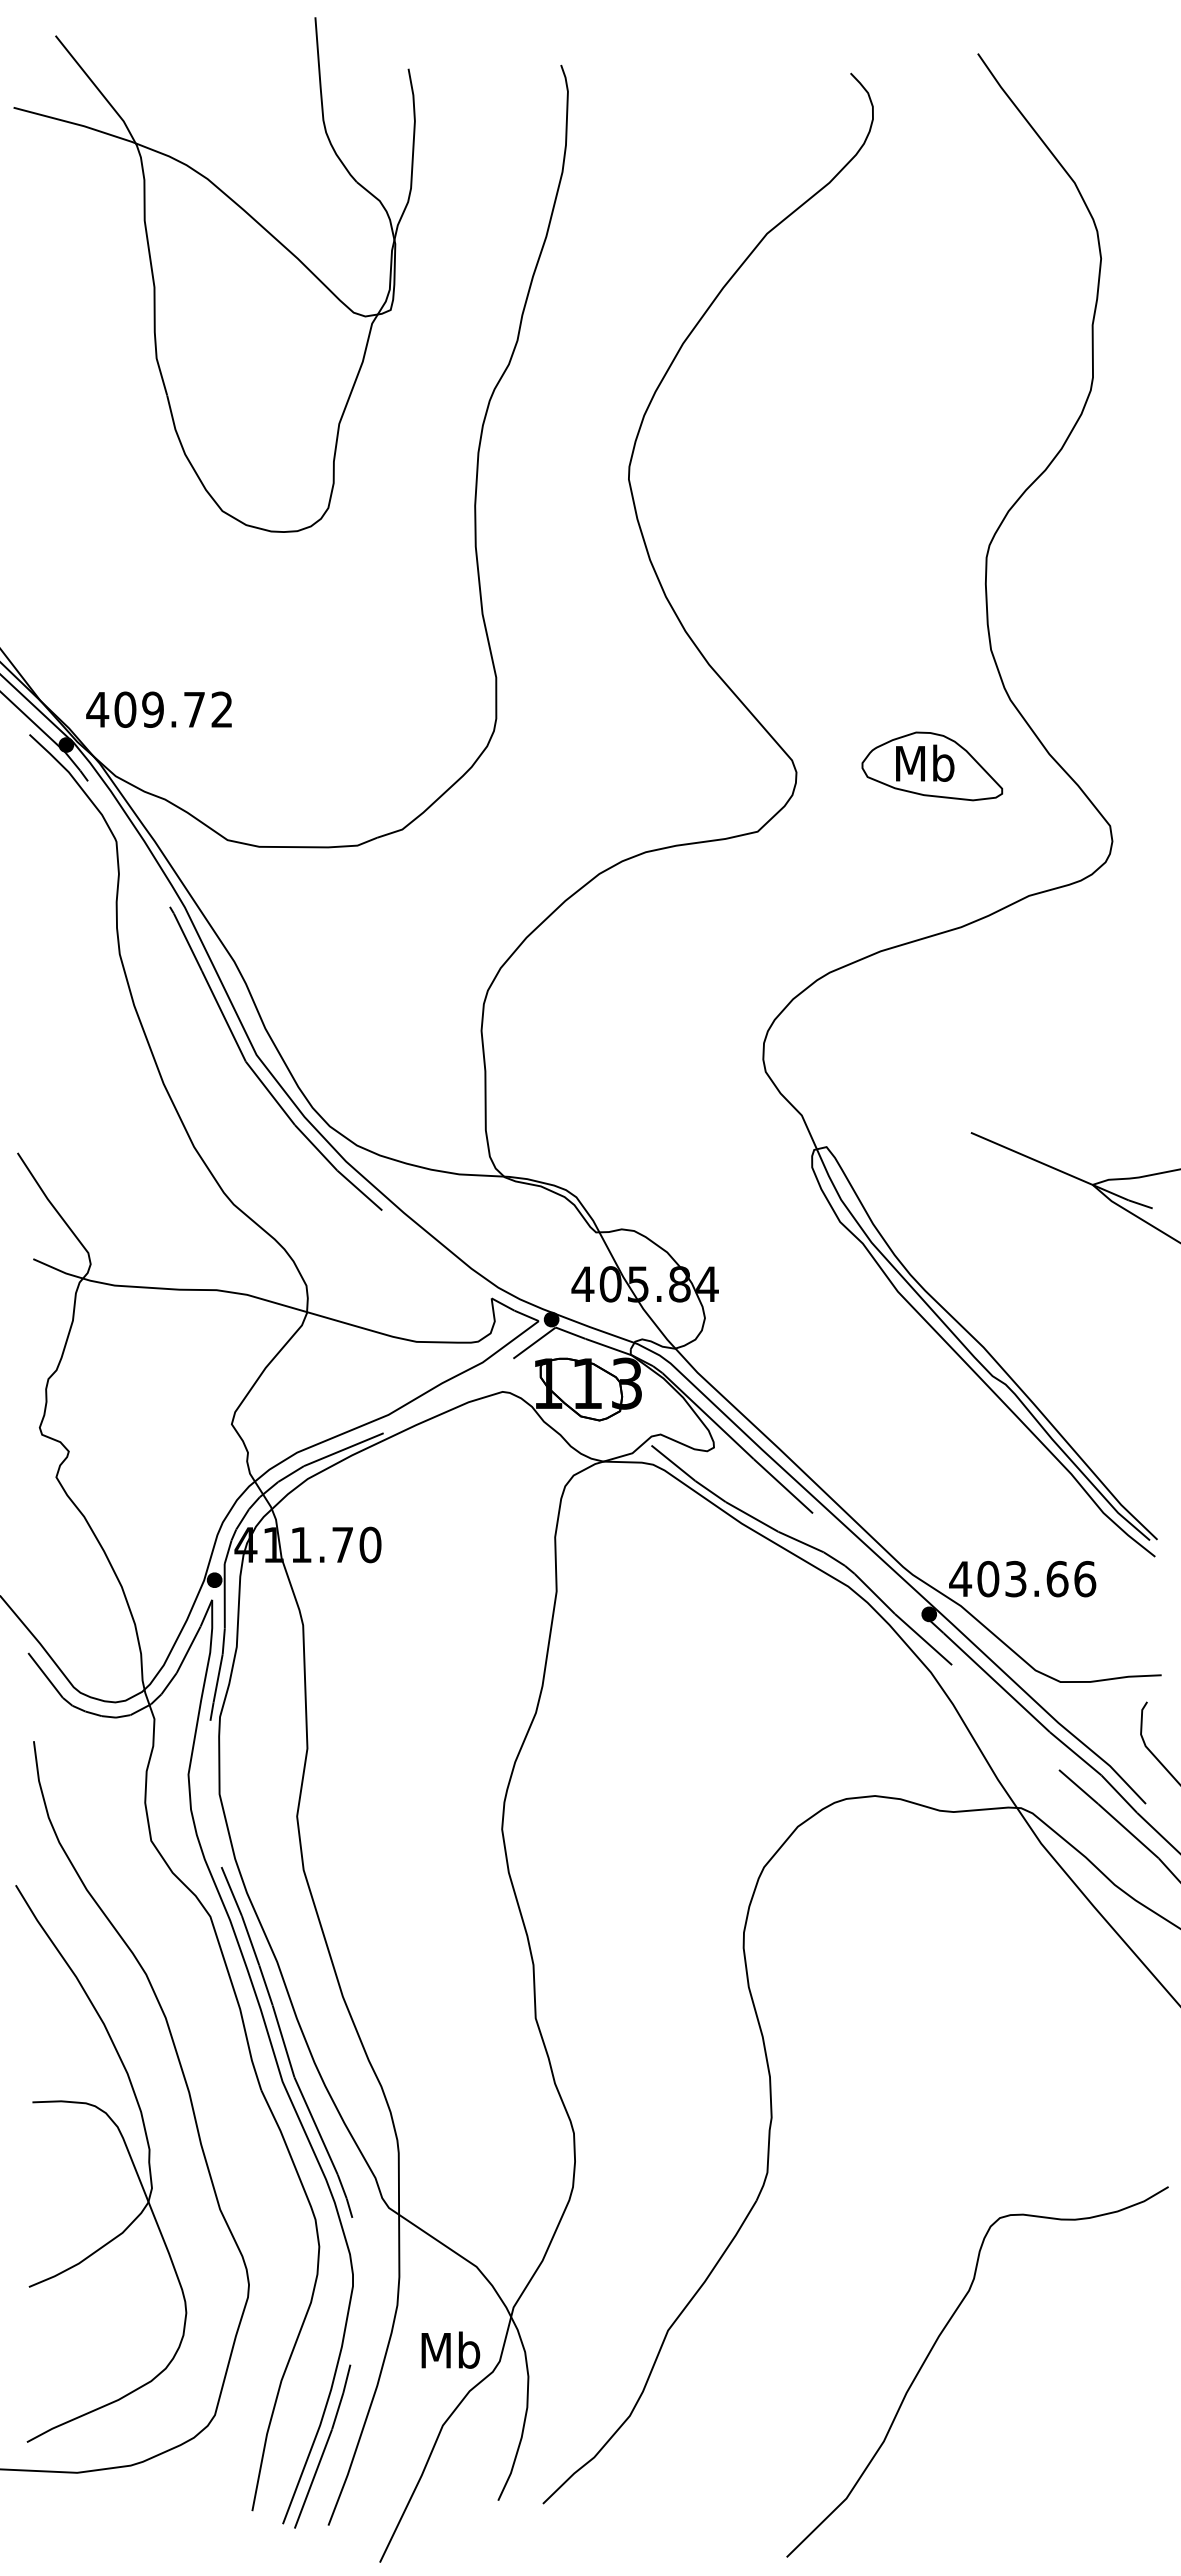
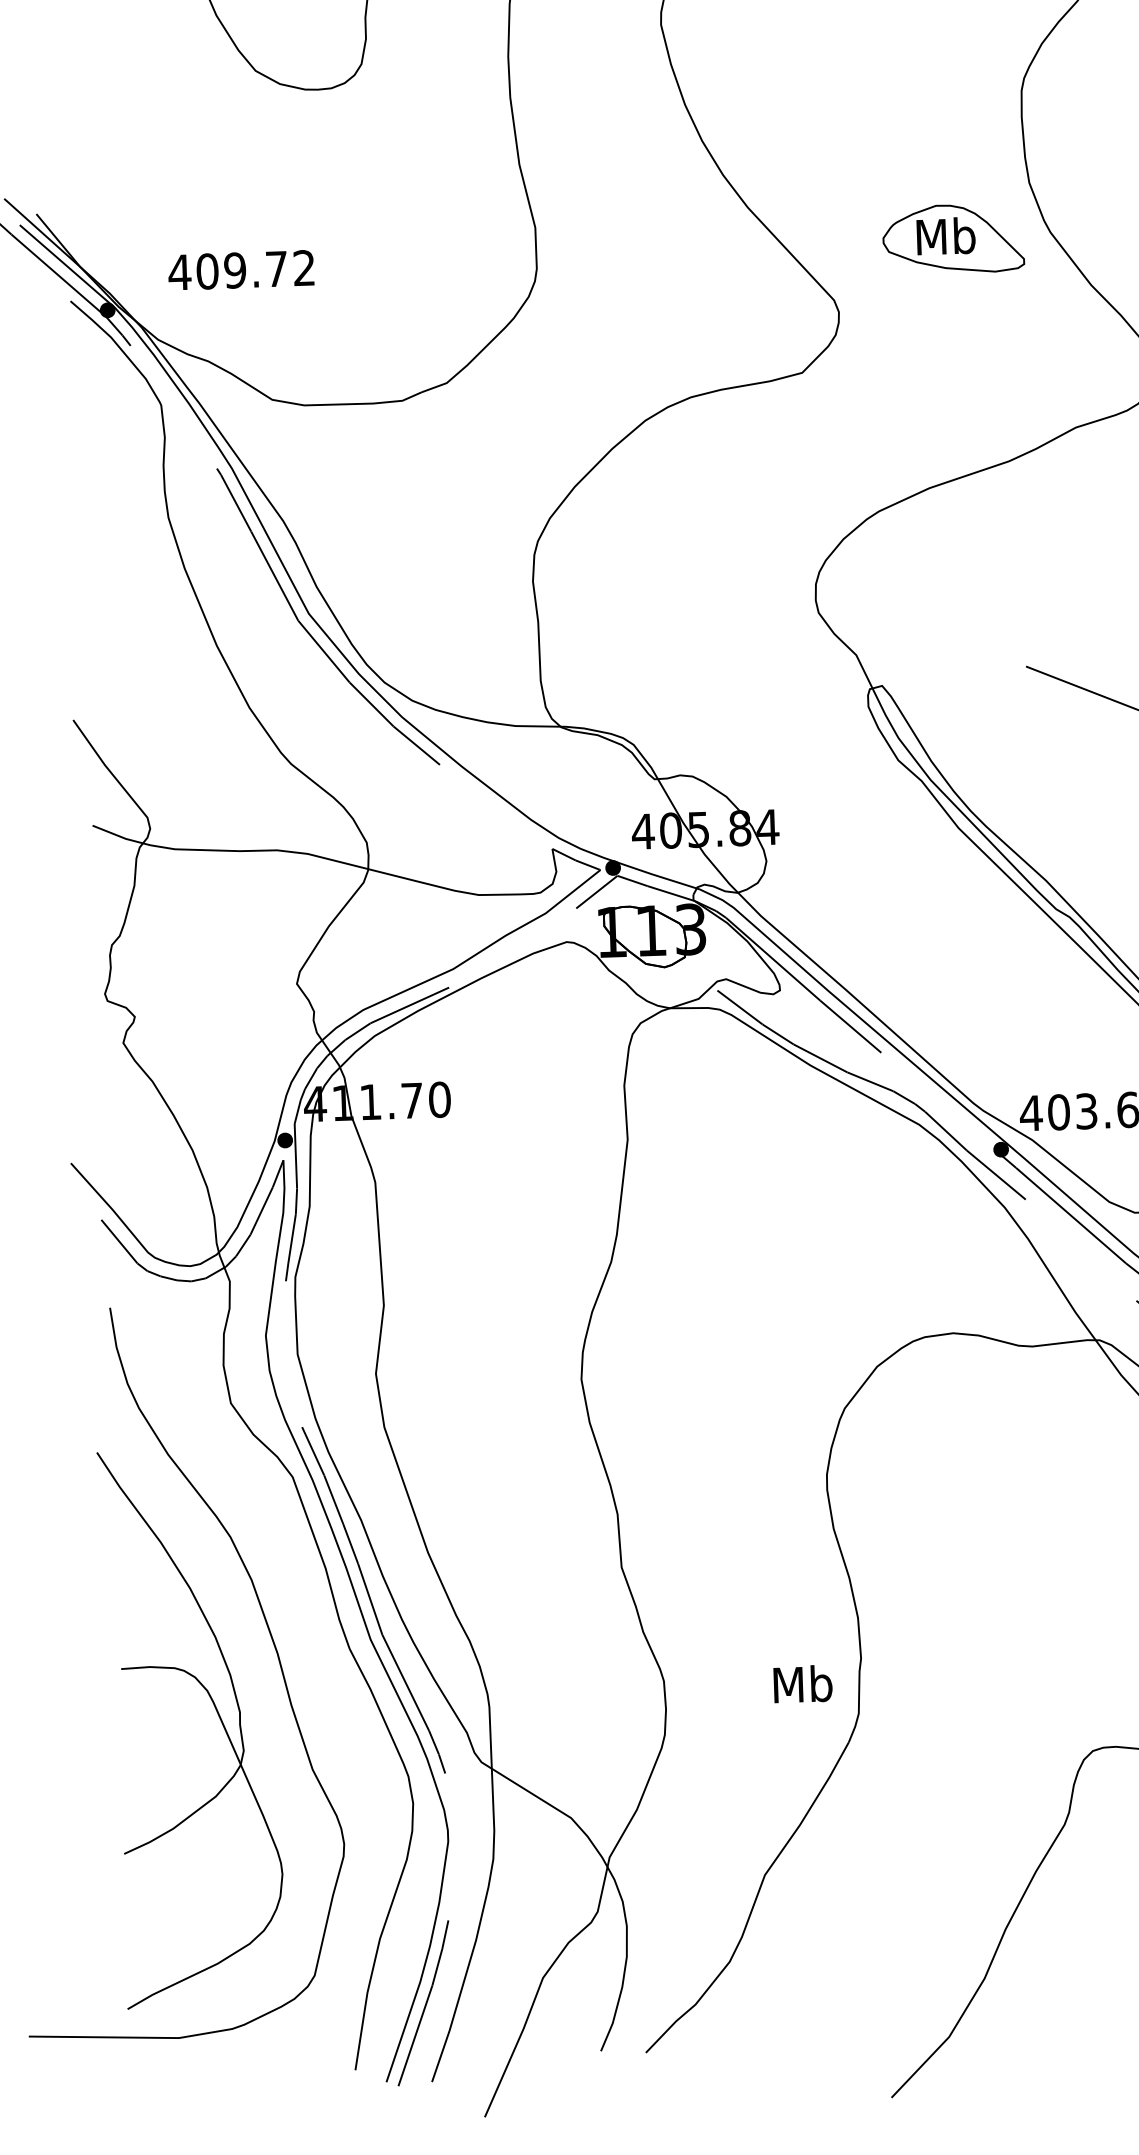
text: (158, 709) -> (240, 270), moved
part: (932, 766) -> (953, 239), moved
text: (450, 2349) -> (802, 1683), moved

